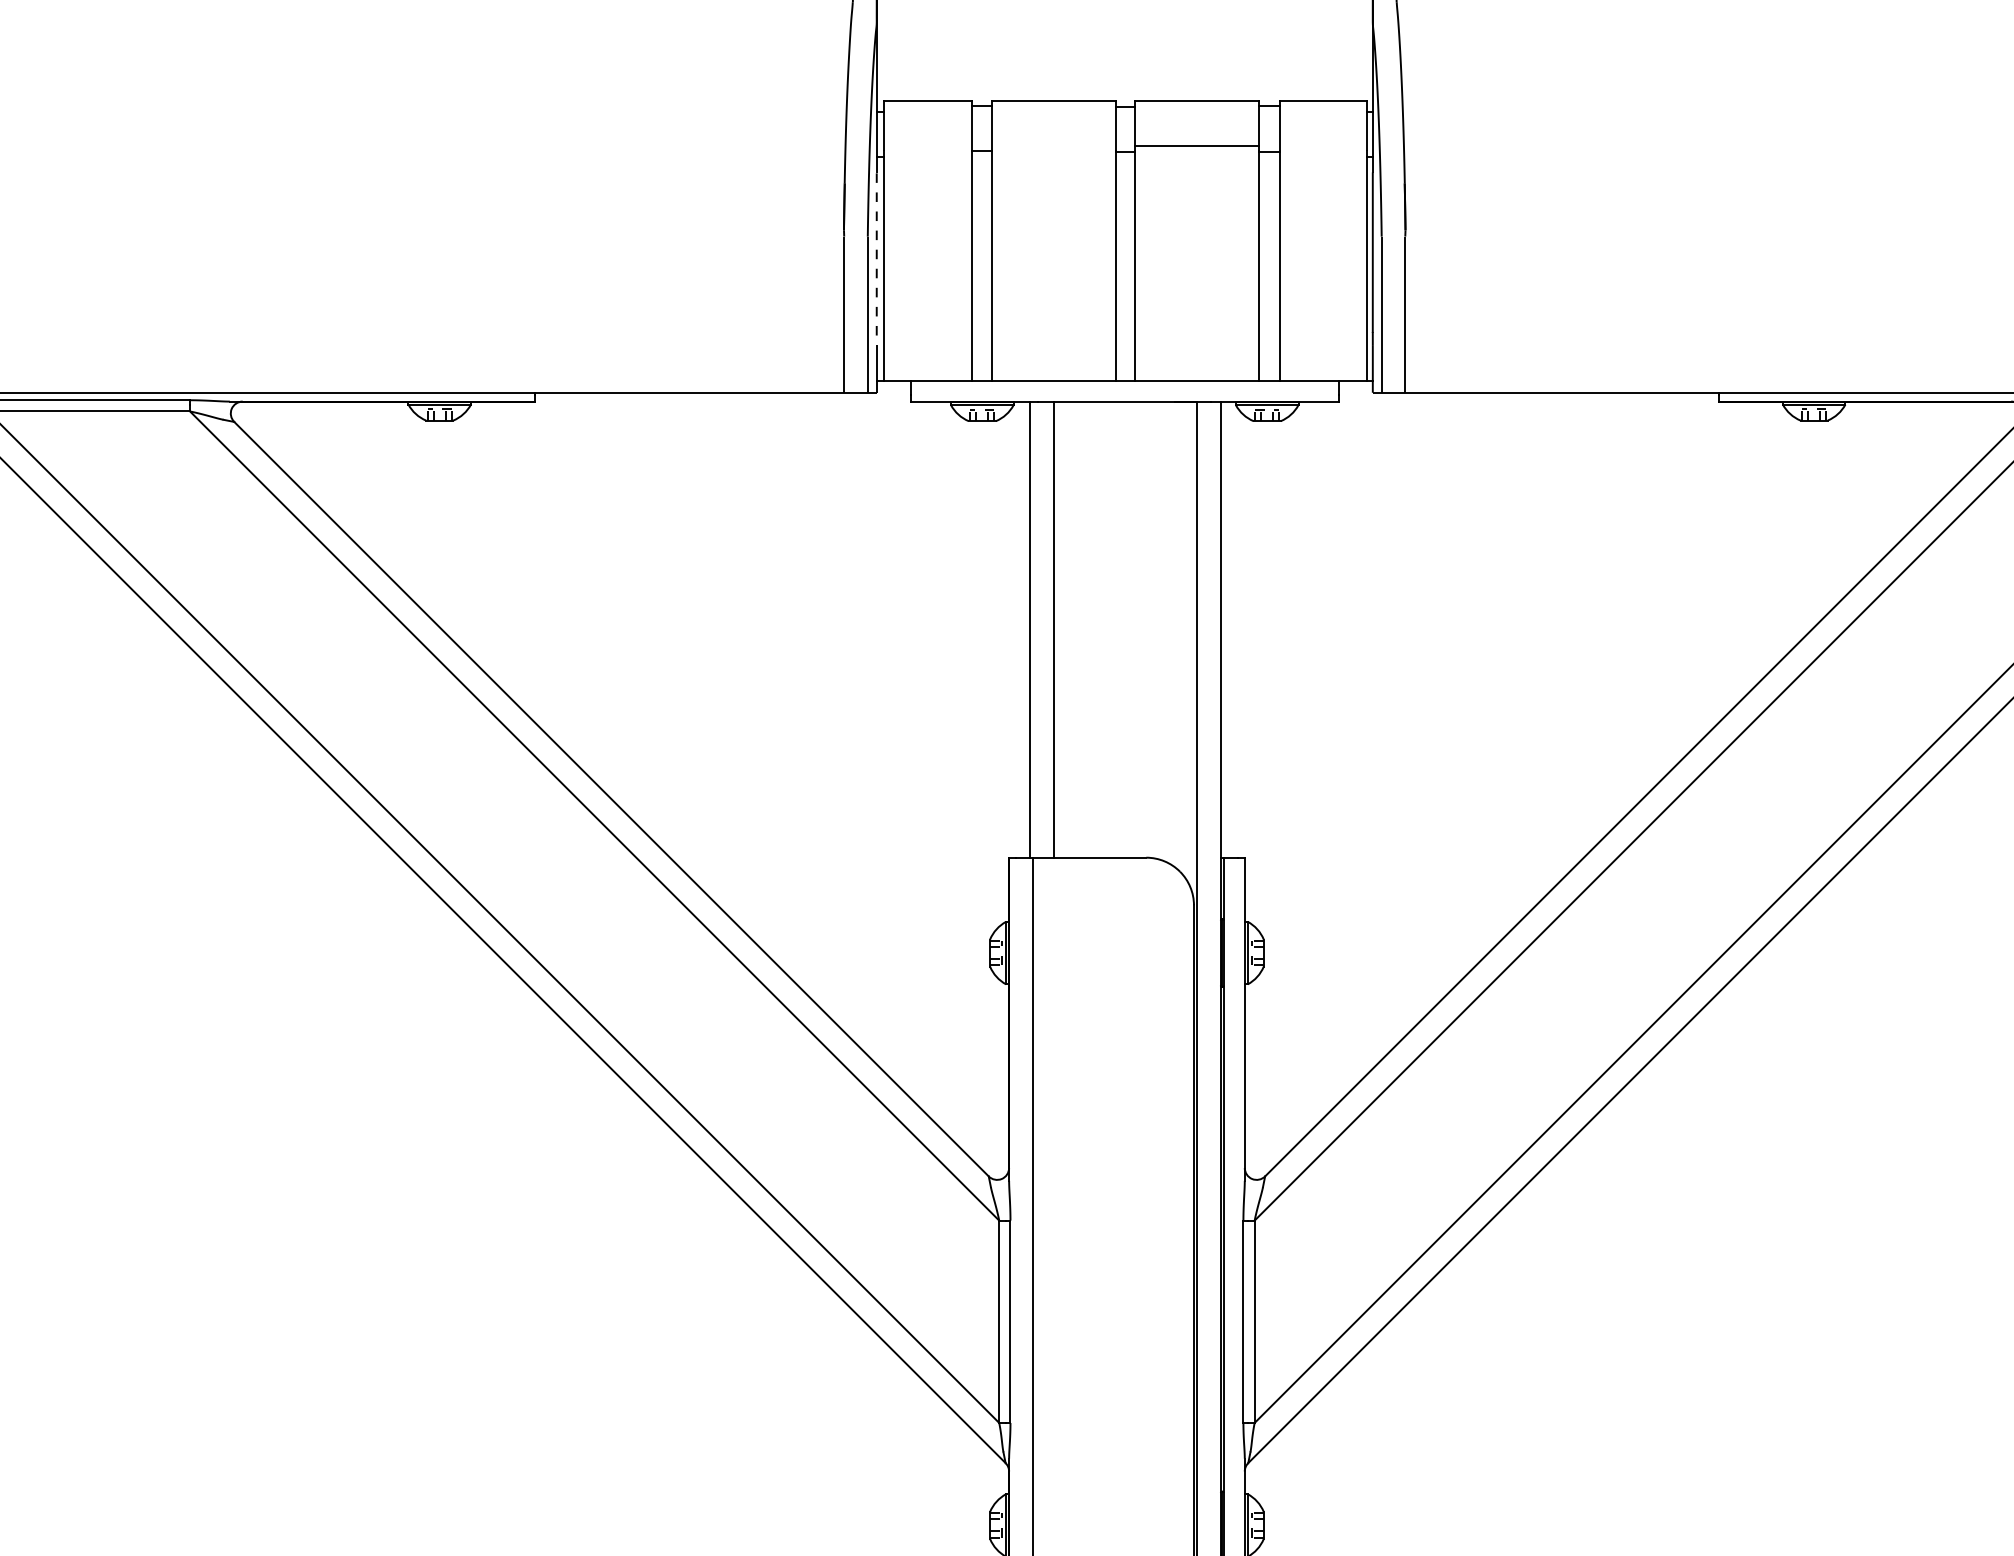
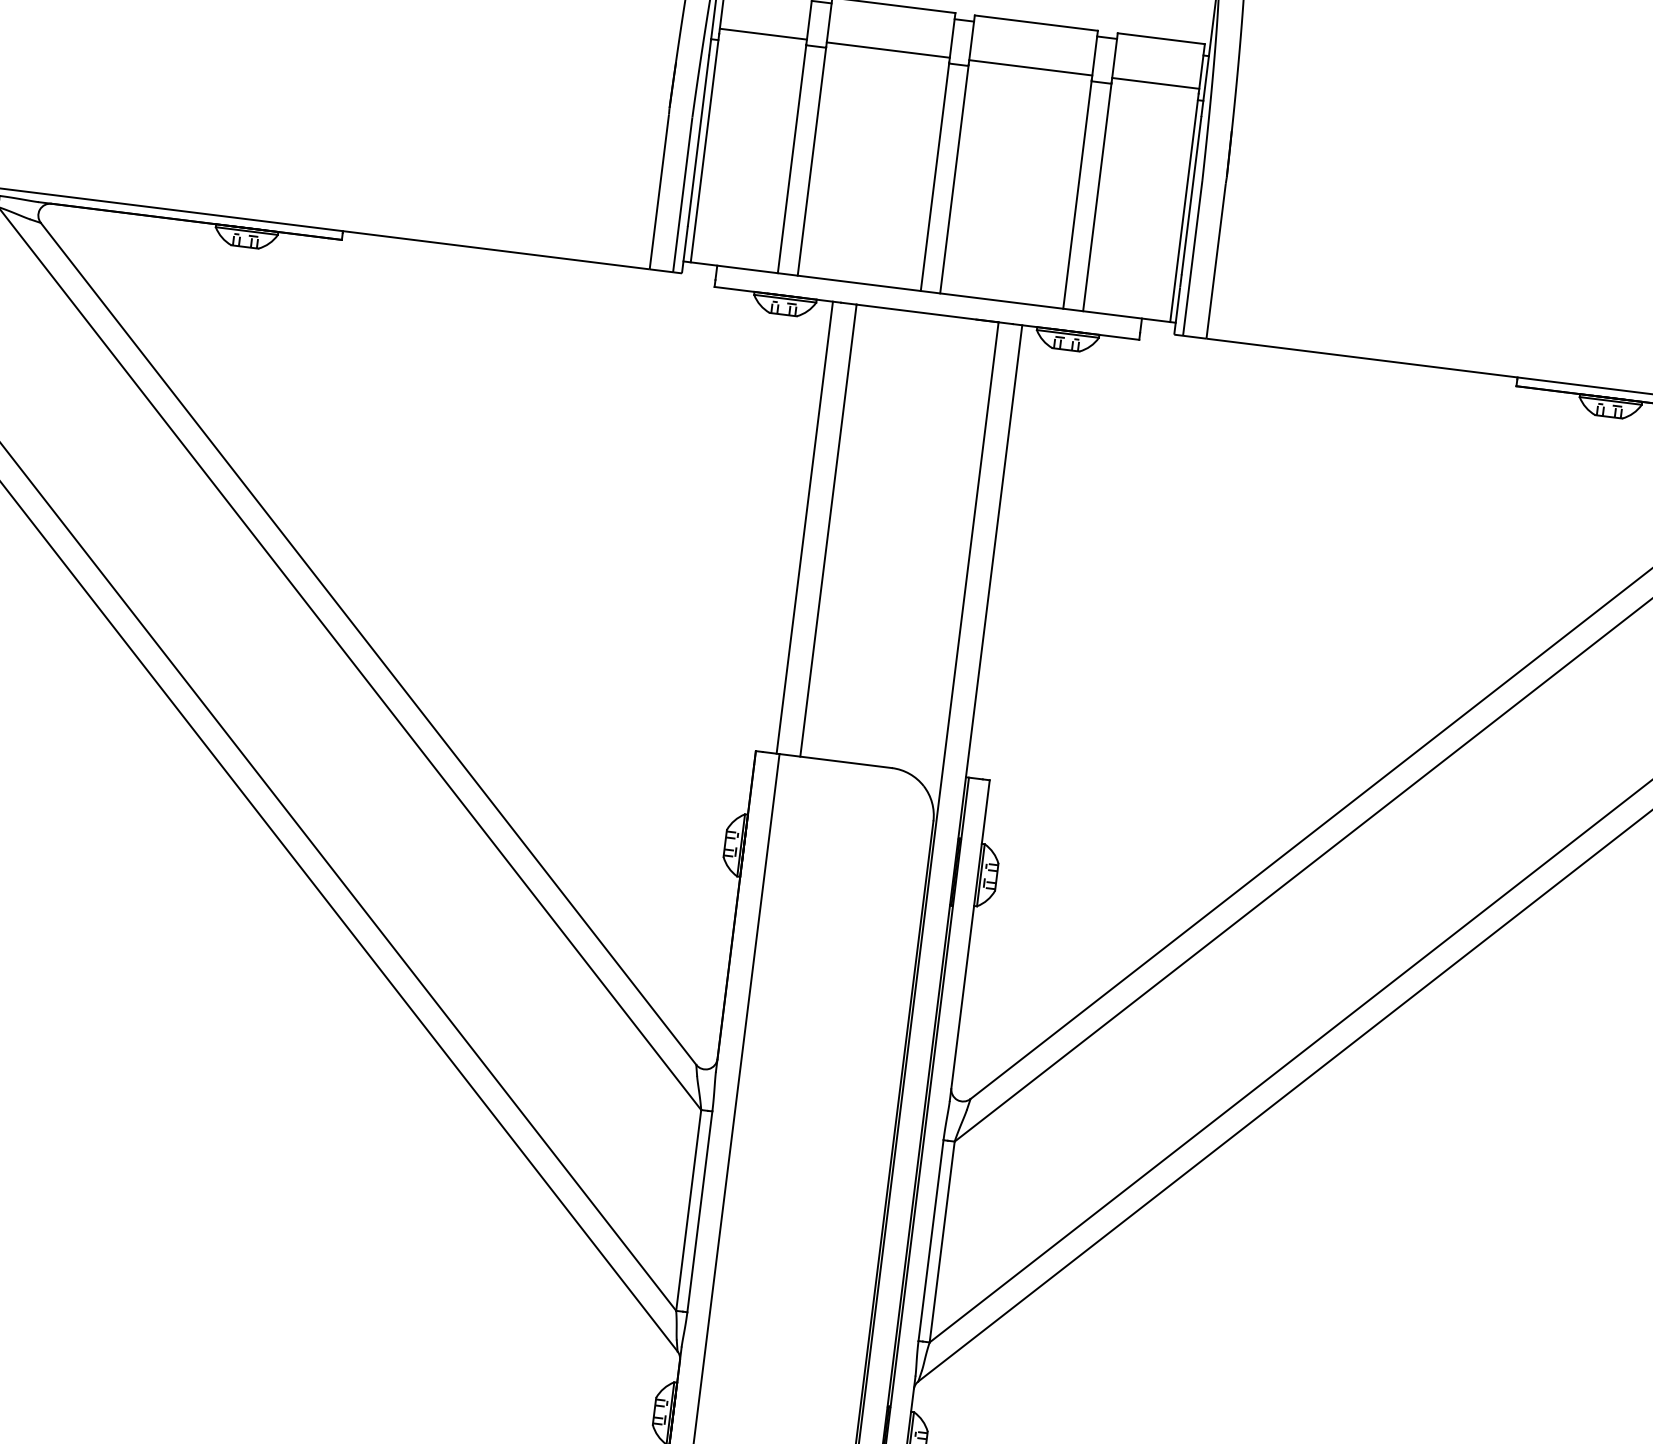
line: (927, 145) -> (762, 34), added
line: (1053, 145) -> (887, 49), added
line: (1323, 145) -> (1155, 83), added
line: (876, 259) -> (698, 141), dashed -> solid

